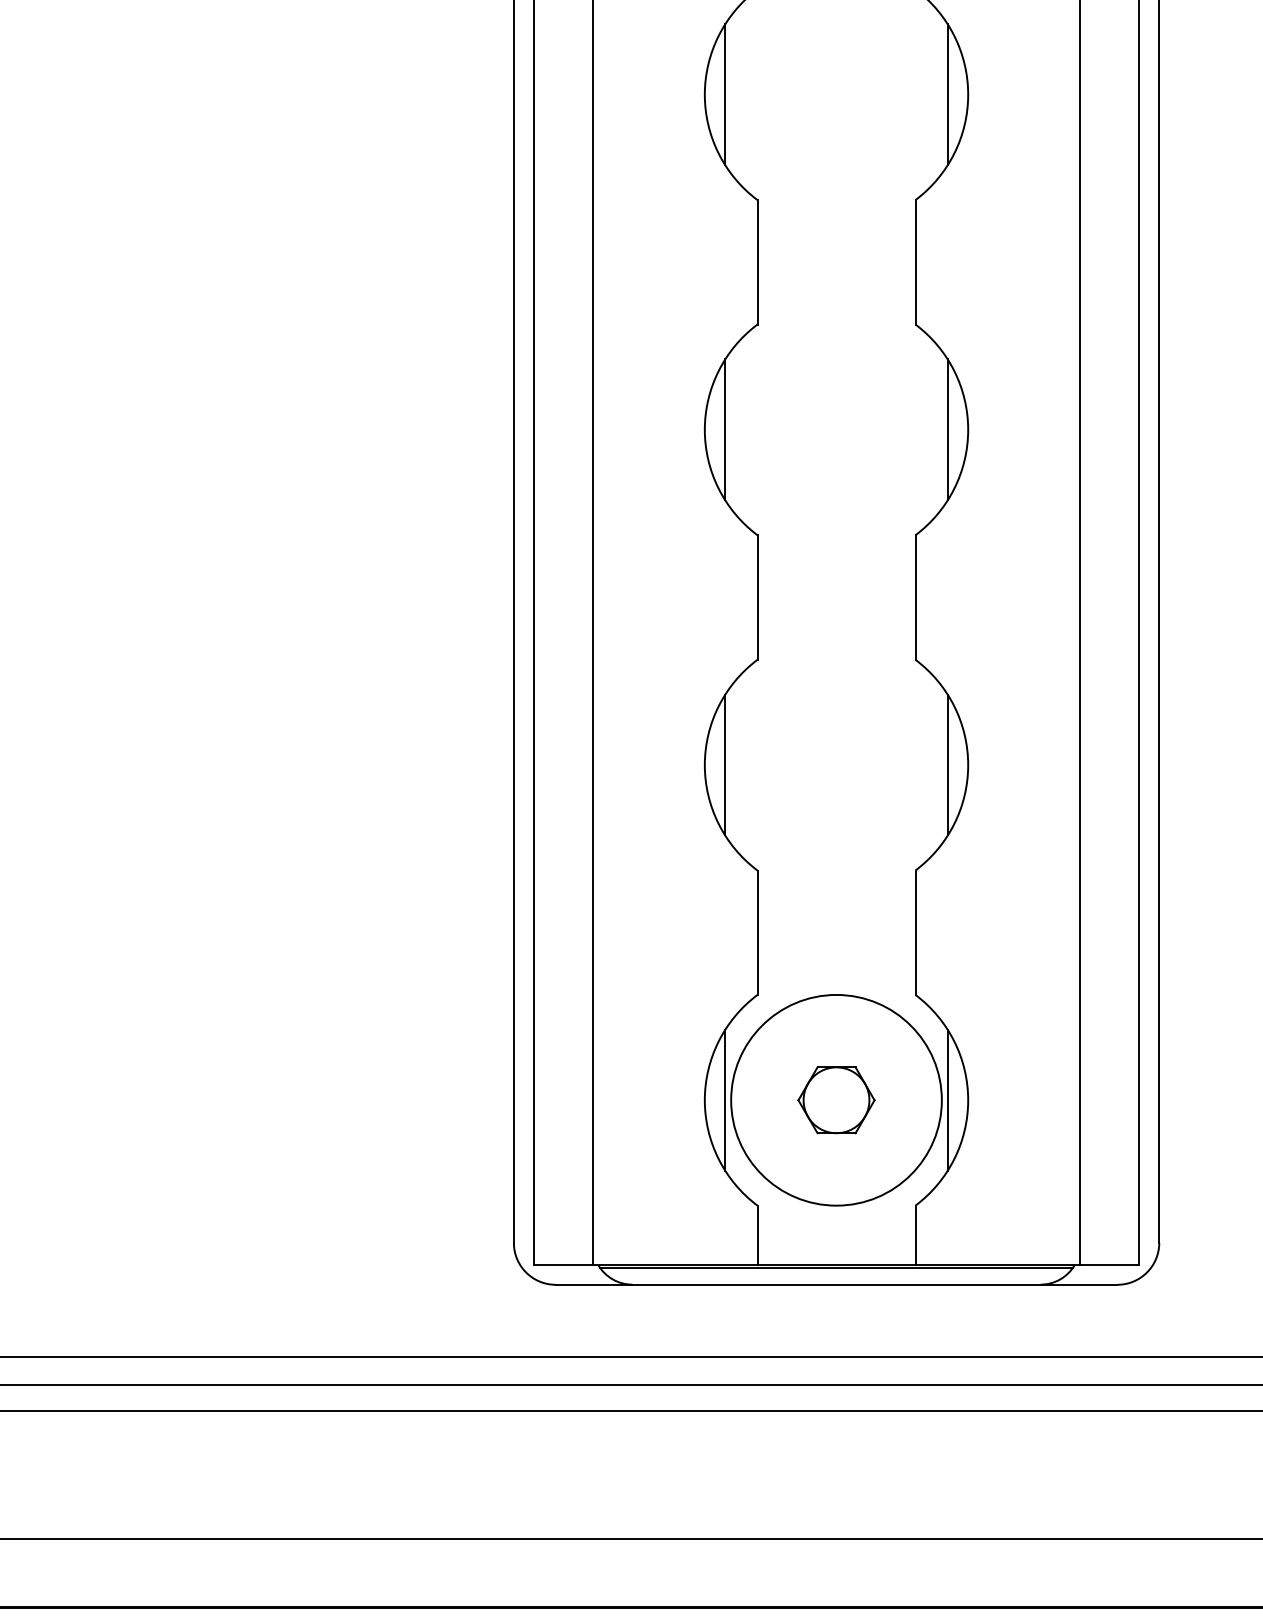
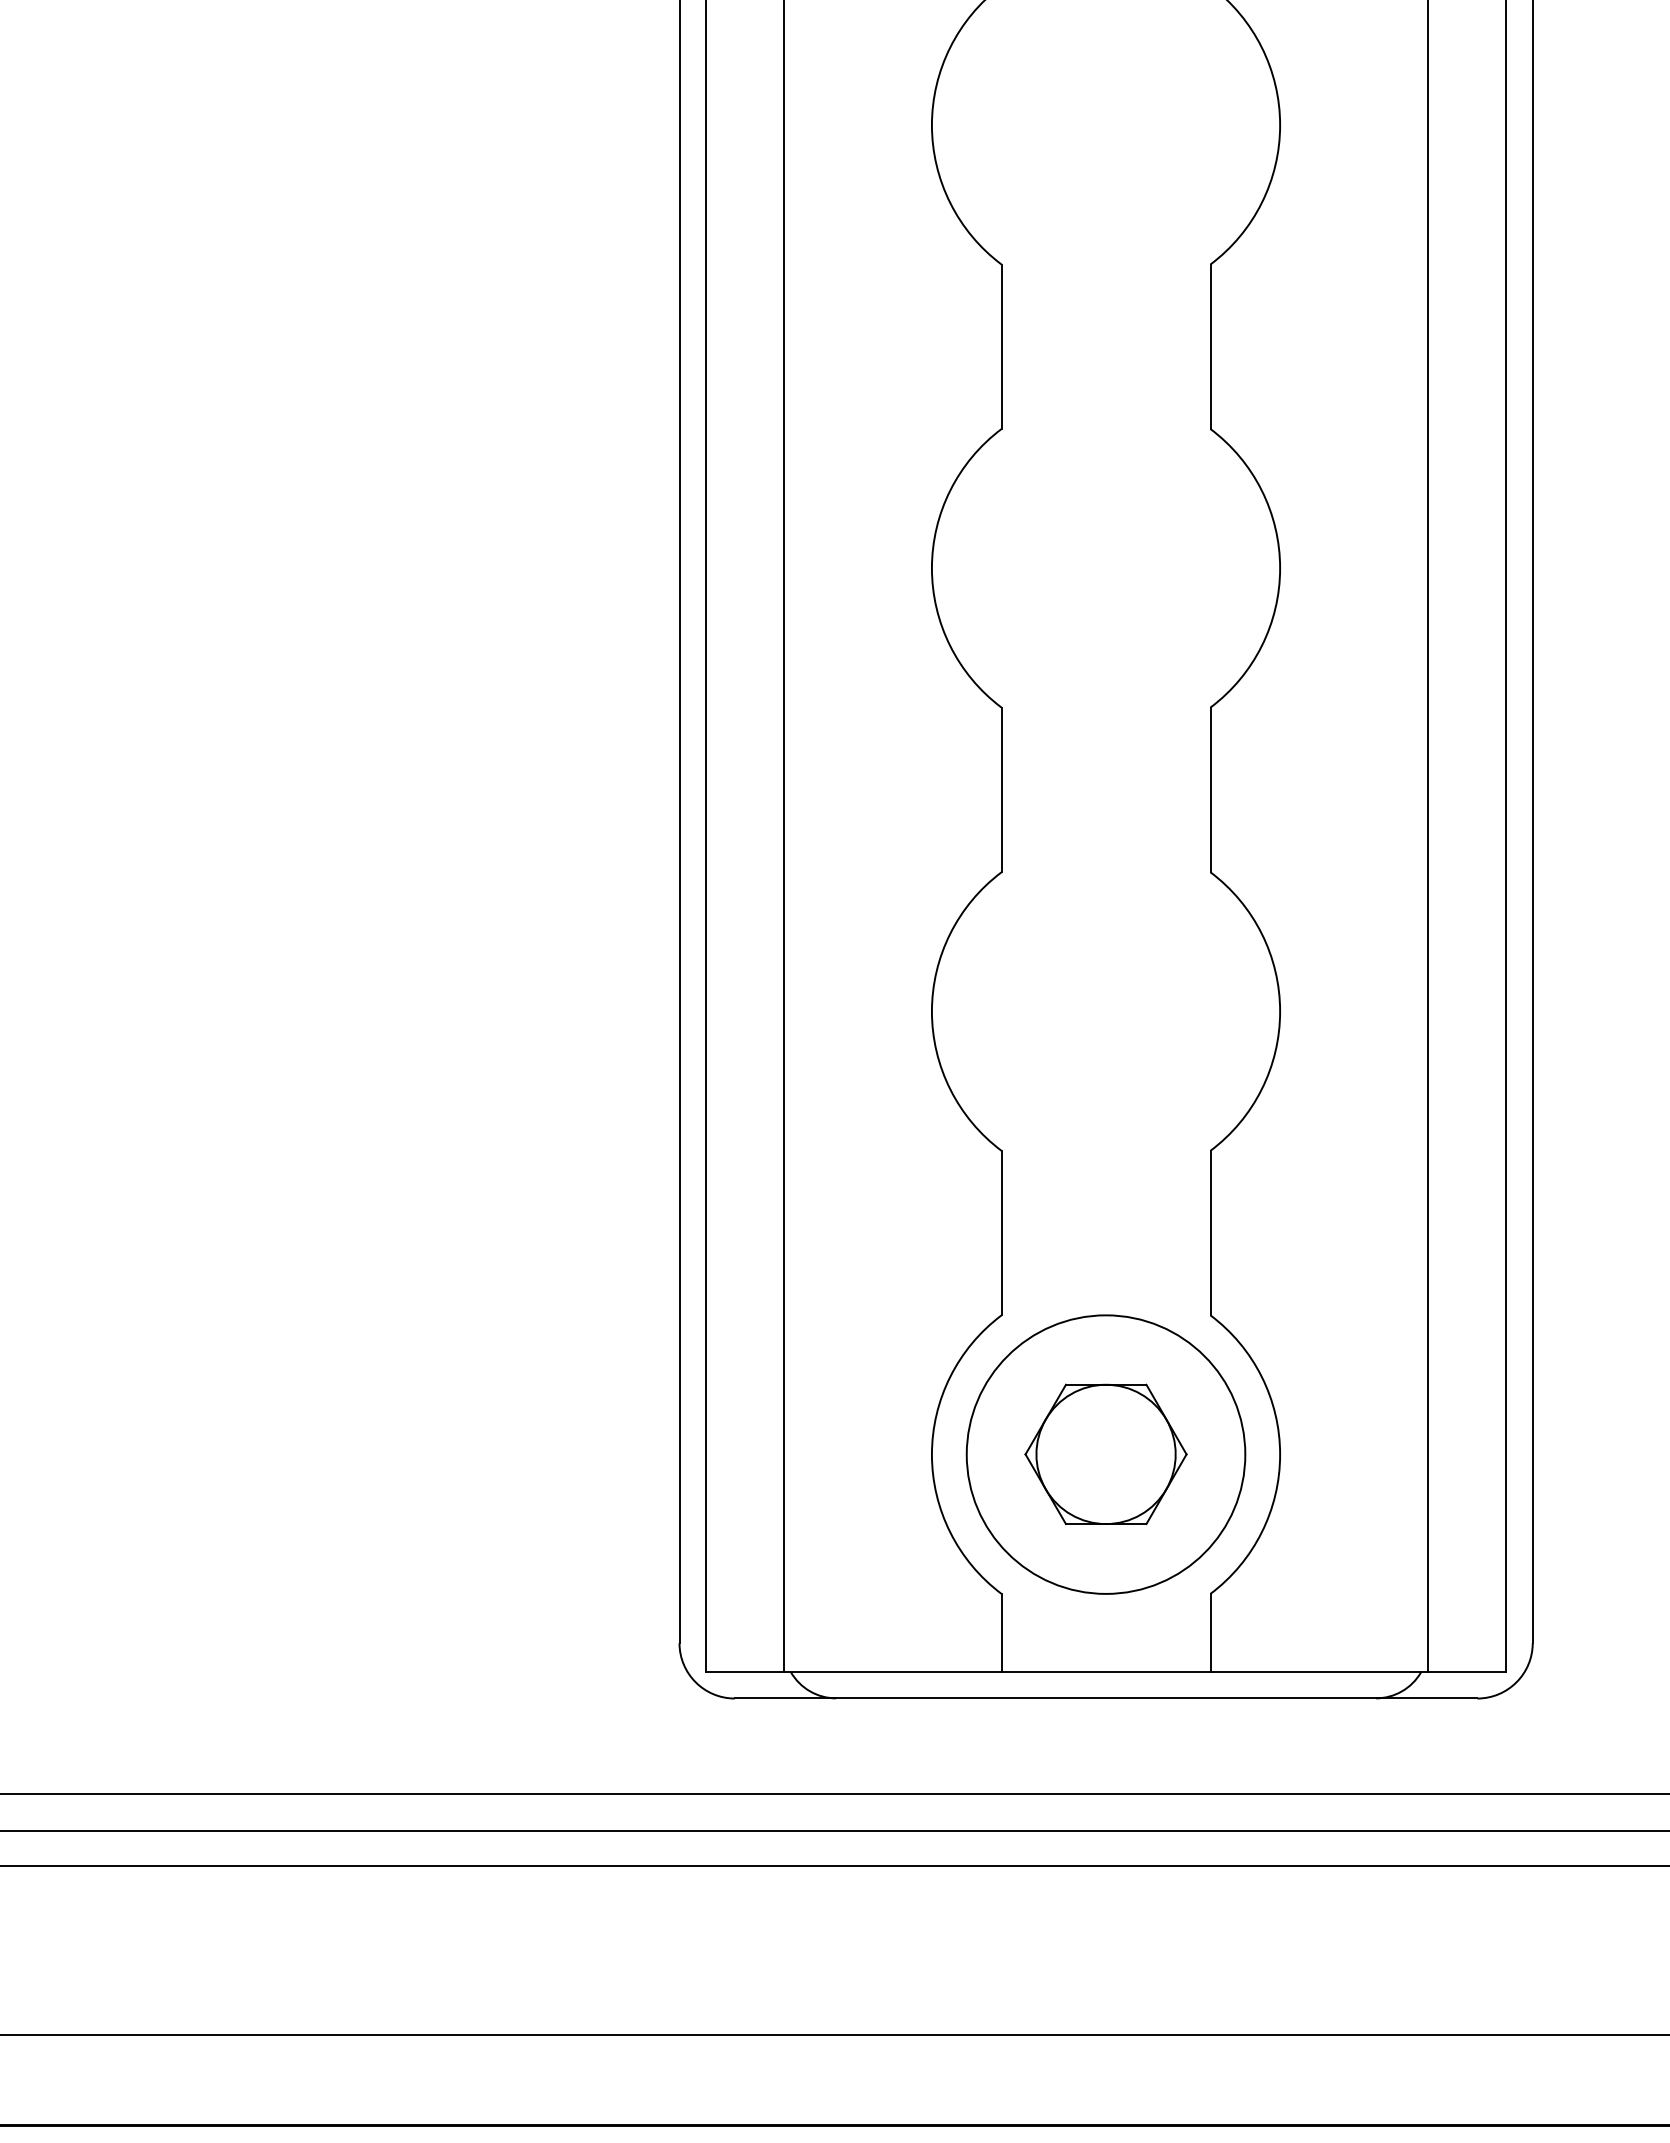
line: (724, 94) -> (958, 125), removed
line: (948, 94) -> (1253, 125), removed
line: (724, 430) -> (958, 568), removed
line: (948, 430) -> (1253, 568), removed
line: (724, 765) -> (958, 1011), removed
line: (948, 765) -> (1253, 1011), removed
line: (724, 1100) -> (958, 1454), removed
part: (836, 1100) -> (1105, 1454), size x1.6
line: (948, 1100) -> (1253, 1454), removed
line: (836, 1268) -> (1105, 1676), removed

